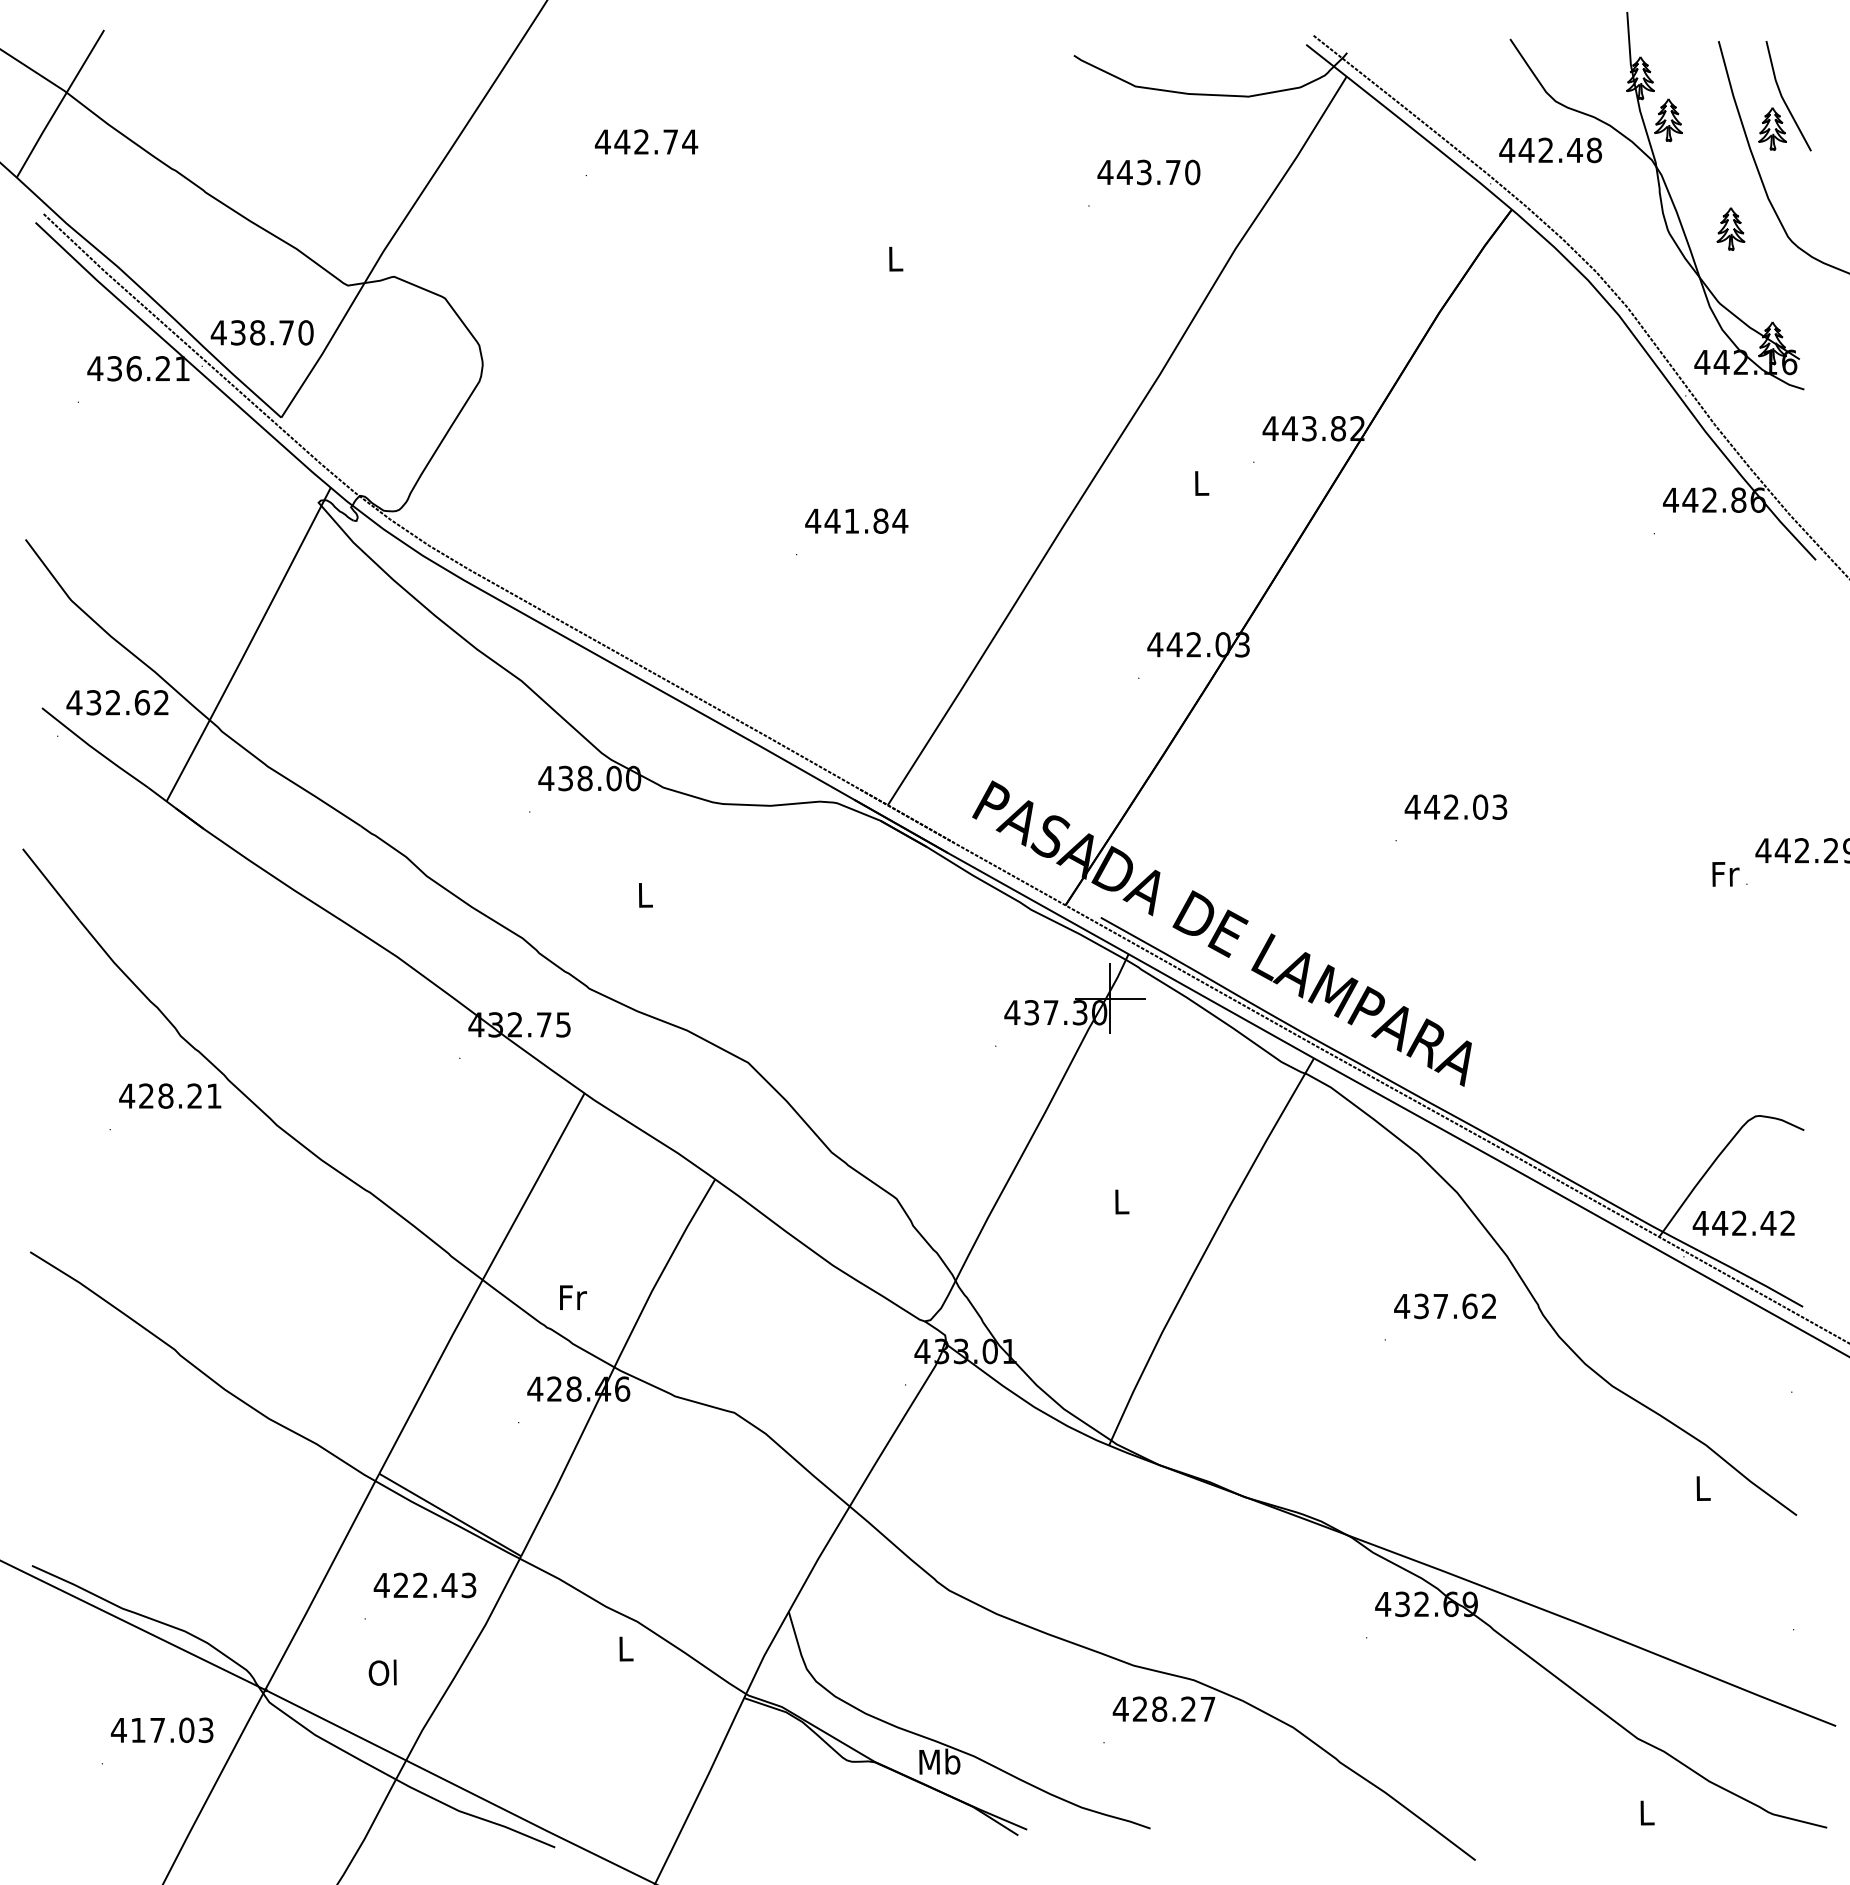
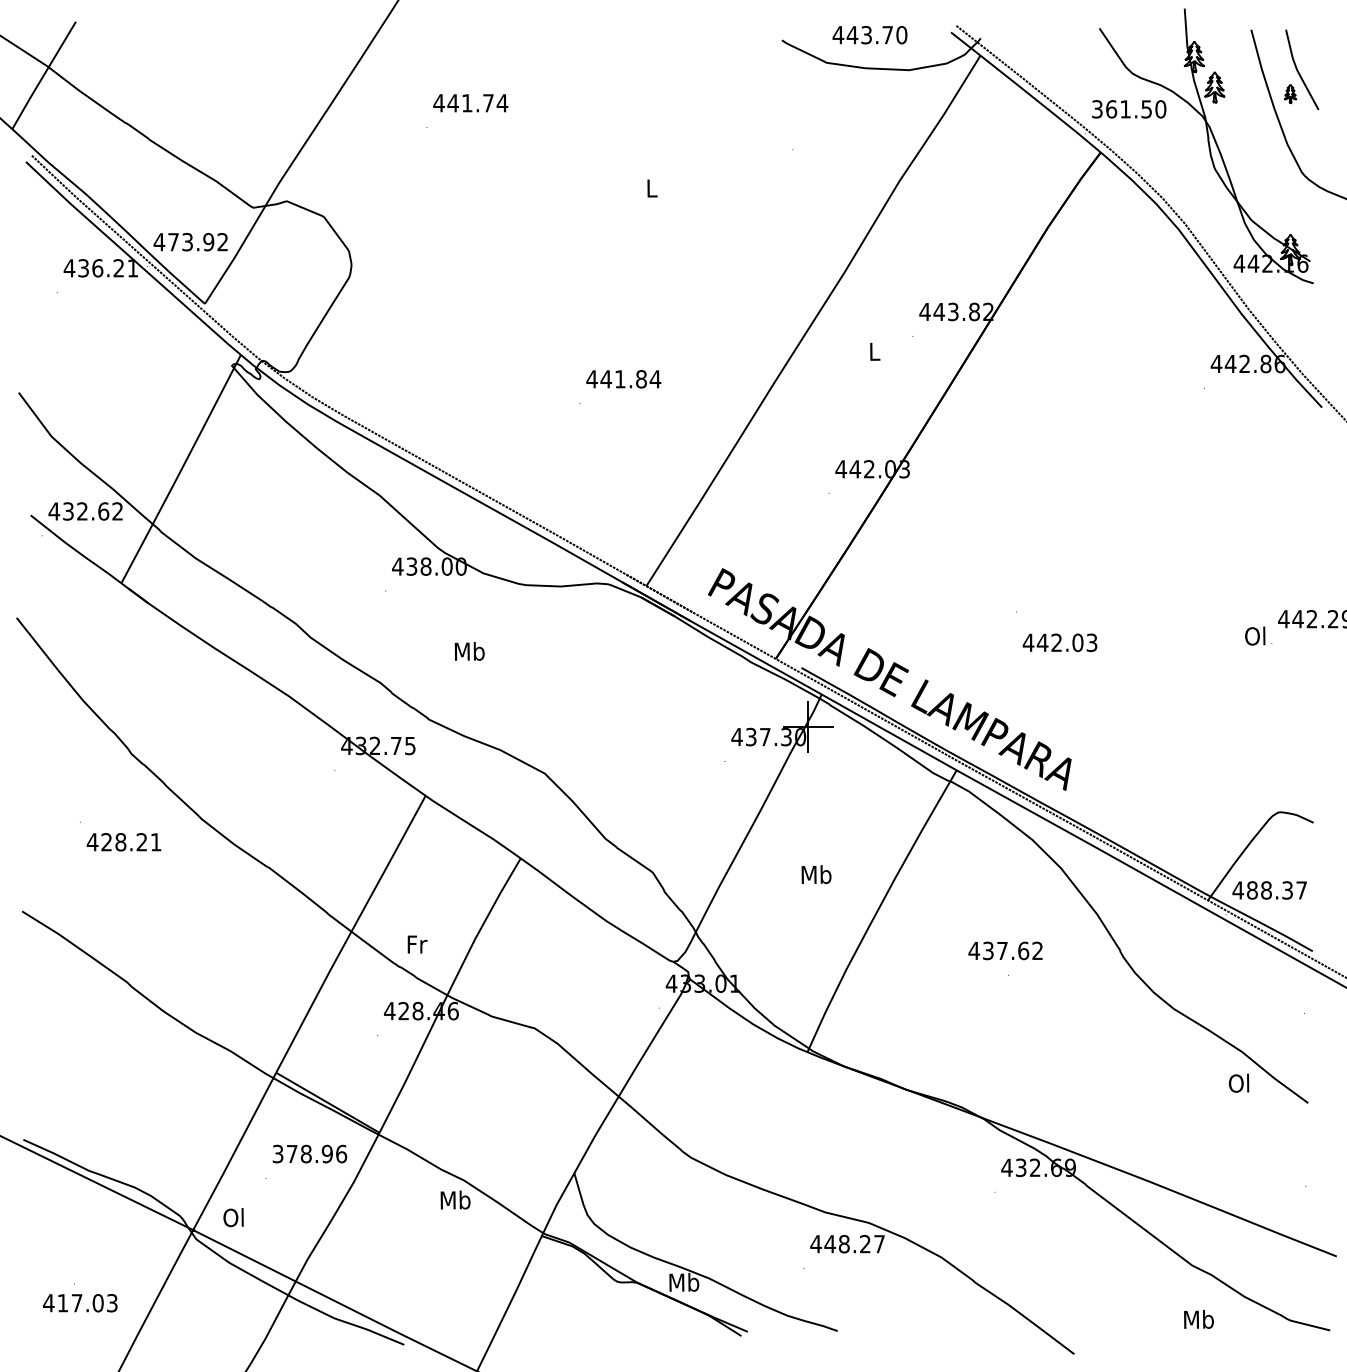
part: (1772, 128) -> (1290, 93), size x0.6
text: (641, 141) -> (467, 102), 442.74 -> 441.74
text: (1550, 150) -> (1128, 109), 442.48 -> 361.50
text: (1148, 172) -> (869, 35), moved
part: (1730, 229) -> (1259, 166), removed
text: (272, 332) -> (198, 241), 438.70 -> 473.92
text: (1455, 806) -> (1059, 642), moved
text: (1724, 873) -> (1255, 635), Fr -> Ol
text: (644, 894) -> (469, 651), L -> Mb
text: (170, 1095) -> (124, 841), moved
text: (1121, 1201) -> (816, 874), L -> Mb
text: (1753, 1223) -> (1276, 890), 442.42 -> 488.37
text: (1444, 1306) -> (1005, 950), moved
text: (1701, 1488) -> (1238, 1083), L -> Ol
text: (424, 1585) -> (309, 1154), 422.43 -> 378.96
text: (625, 1648) -> (455, 1199), L -> Mb
text: (382, 1672) -> (233, 1217), moved
text: (1140, 1708) -> (830, 1243), 428.27 -> 448.27
text: (162, 1729) -> (80, 1302), moved
text: (1646, 1812) -> (1198, 1319), L -> Mb

